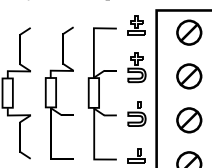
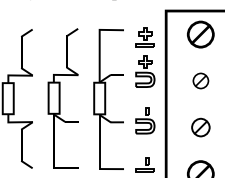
part: (136, 25) -> (144, 37), moved
part: (189, 76) -> (201, 81), size x0.6
part: (189, 120) -> (201, 127), size x0.7

